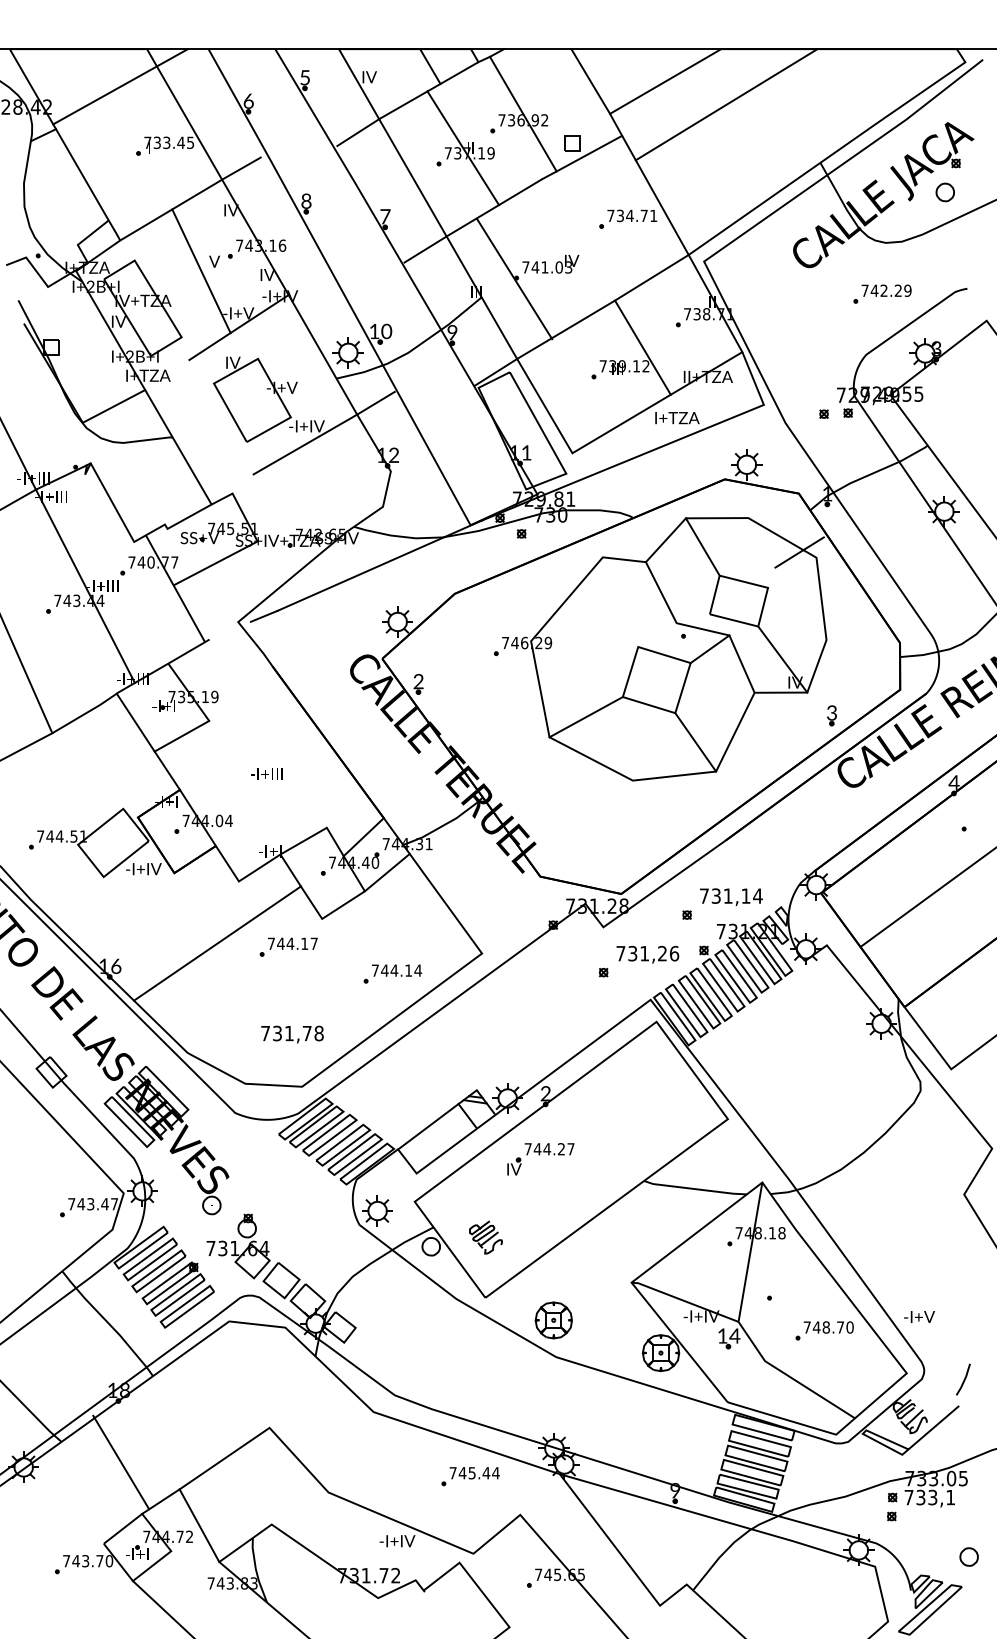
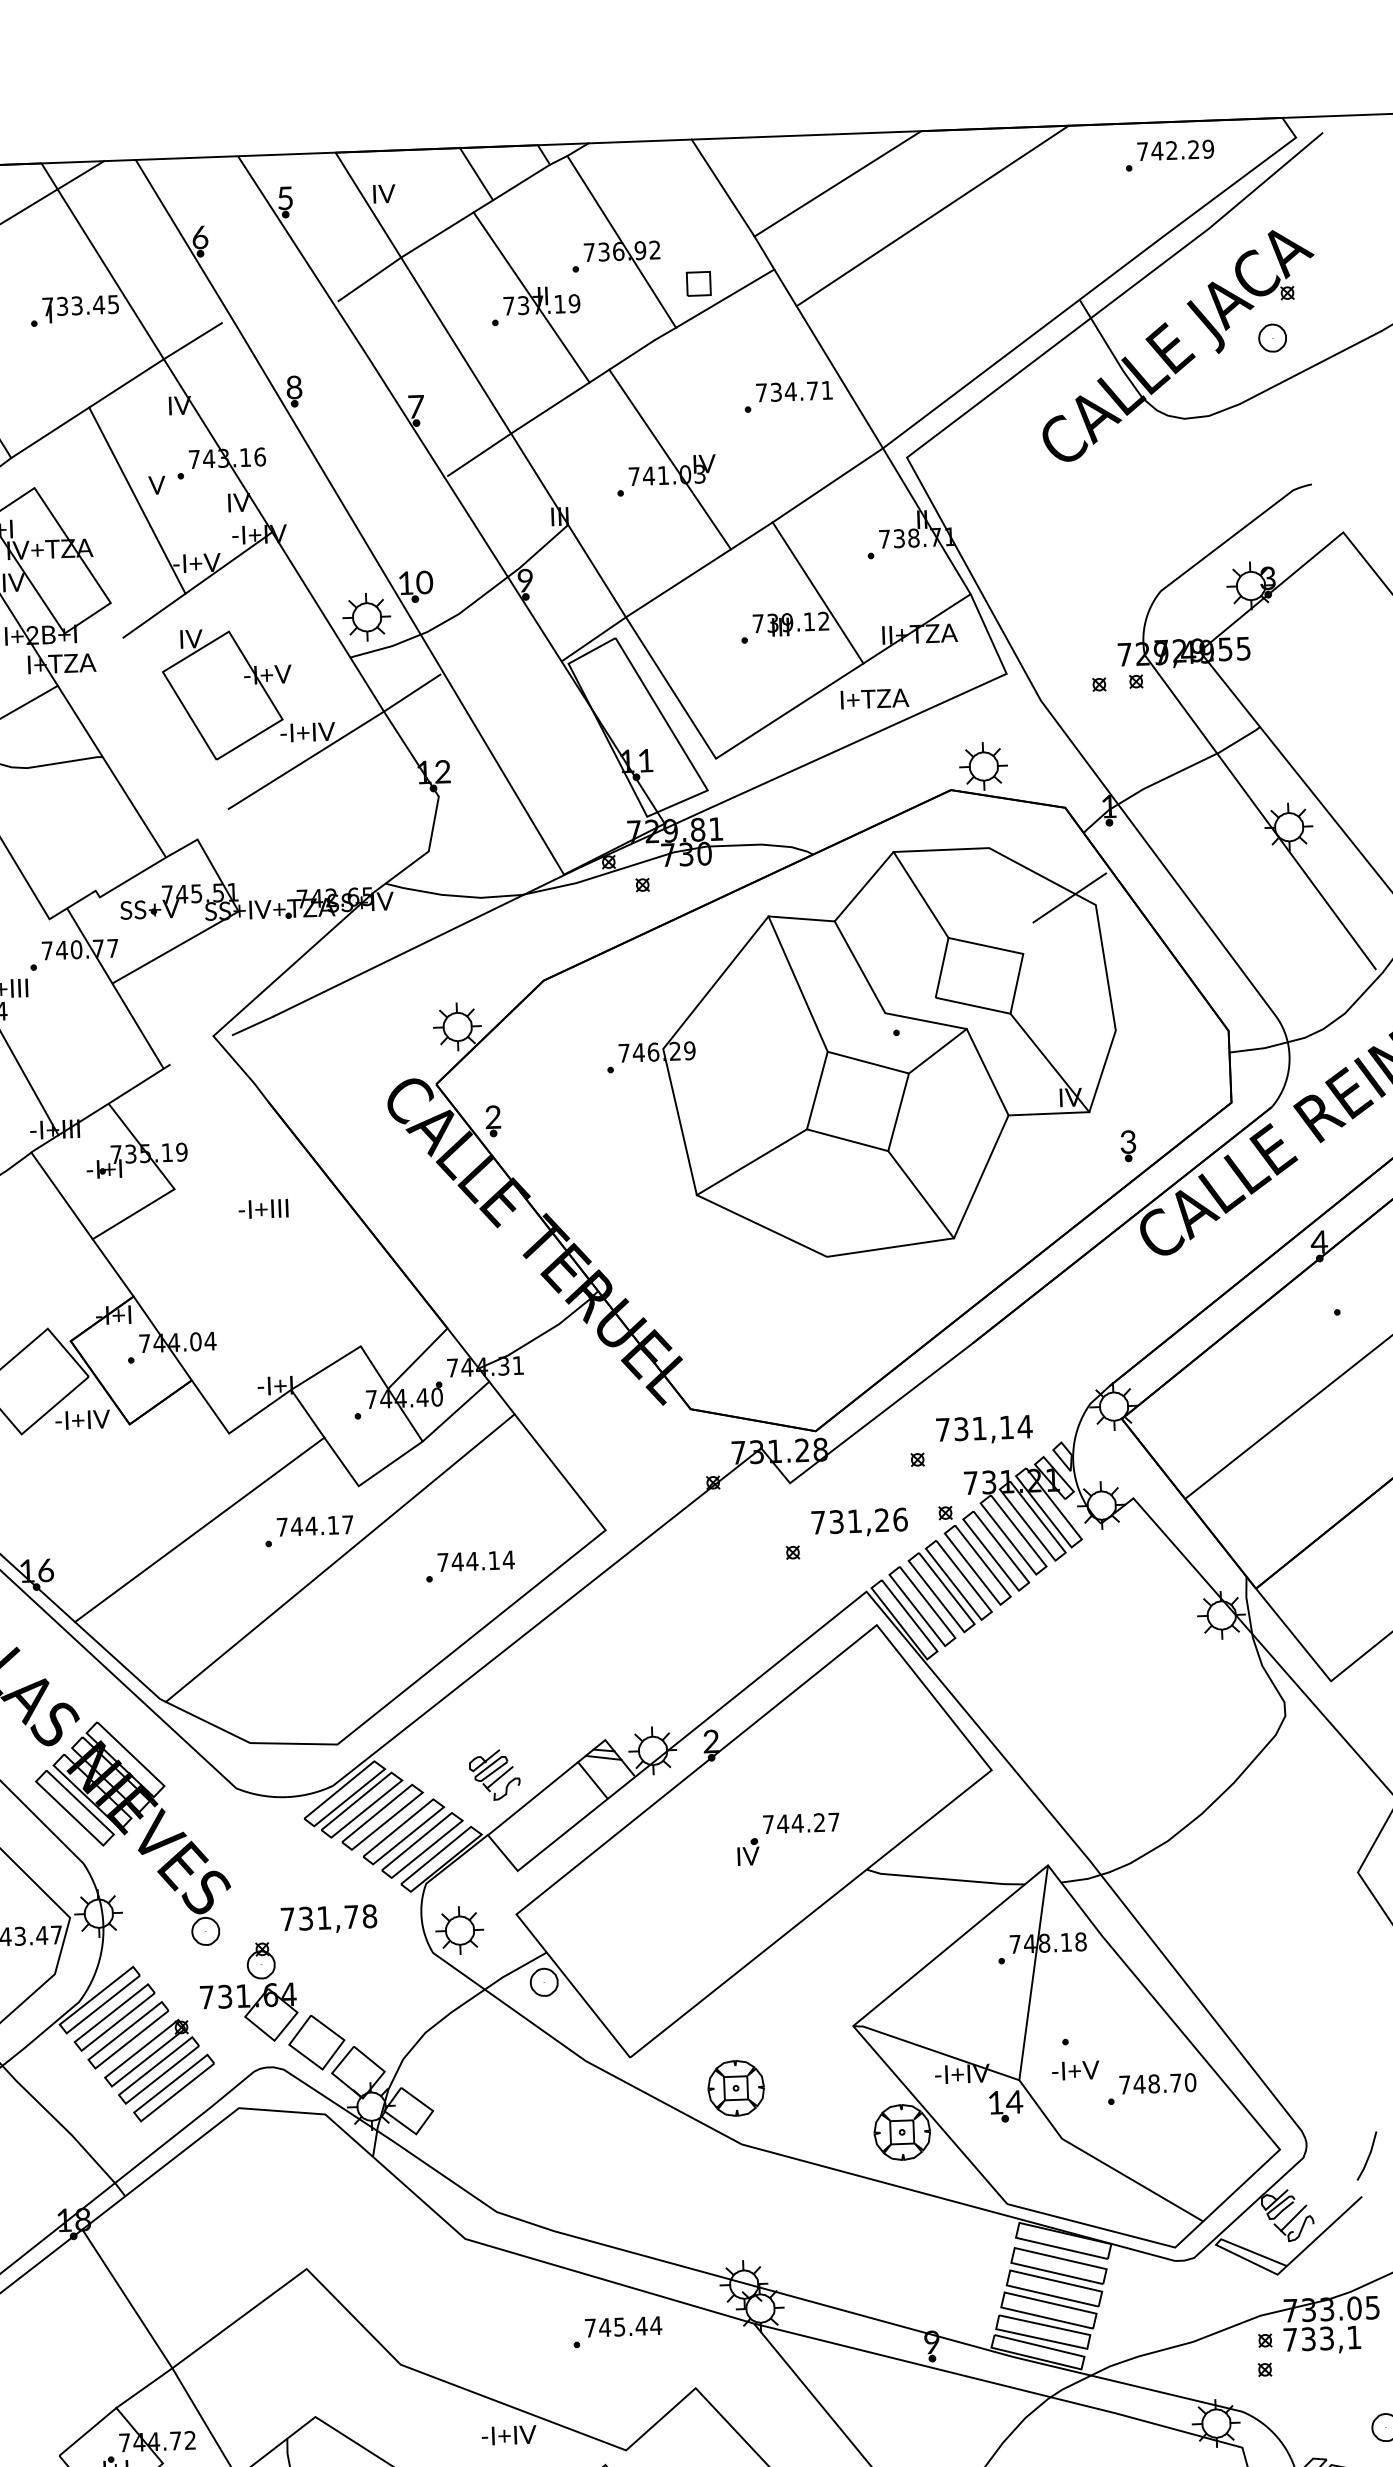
line: (514, 279) -> (669, 460), moved
part: (882, 293) -> (1169, 154), moved
line: (620, 601) -> (797, 983), added
text: (266, 773) -> (263, 1208), moved
line: (308, 964) -> (340, 1556), added
text: (292, 1034) -> (329, 1919), moved
part: (540, 1159) -> (787, 1839), moved
part: (485, 1237) -> (494, 1775), moved
text: (919, 1316) -> (1075, 2069), moved
line: (120, 1461) -> (126, 2298), moved

